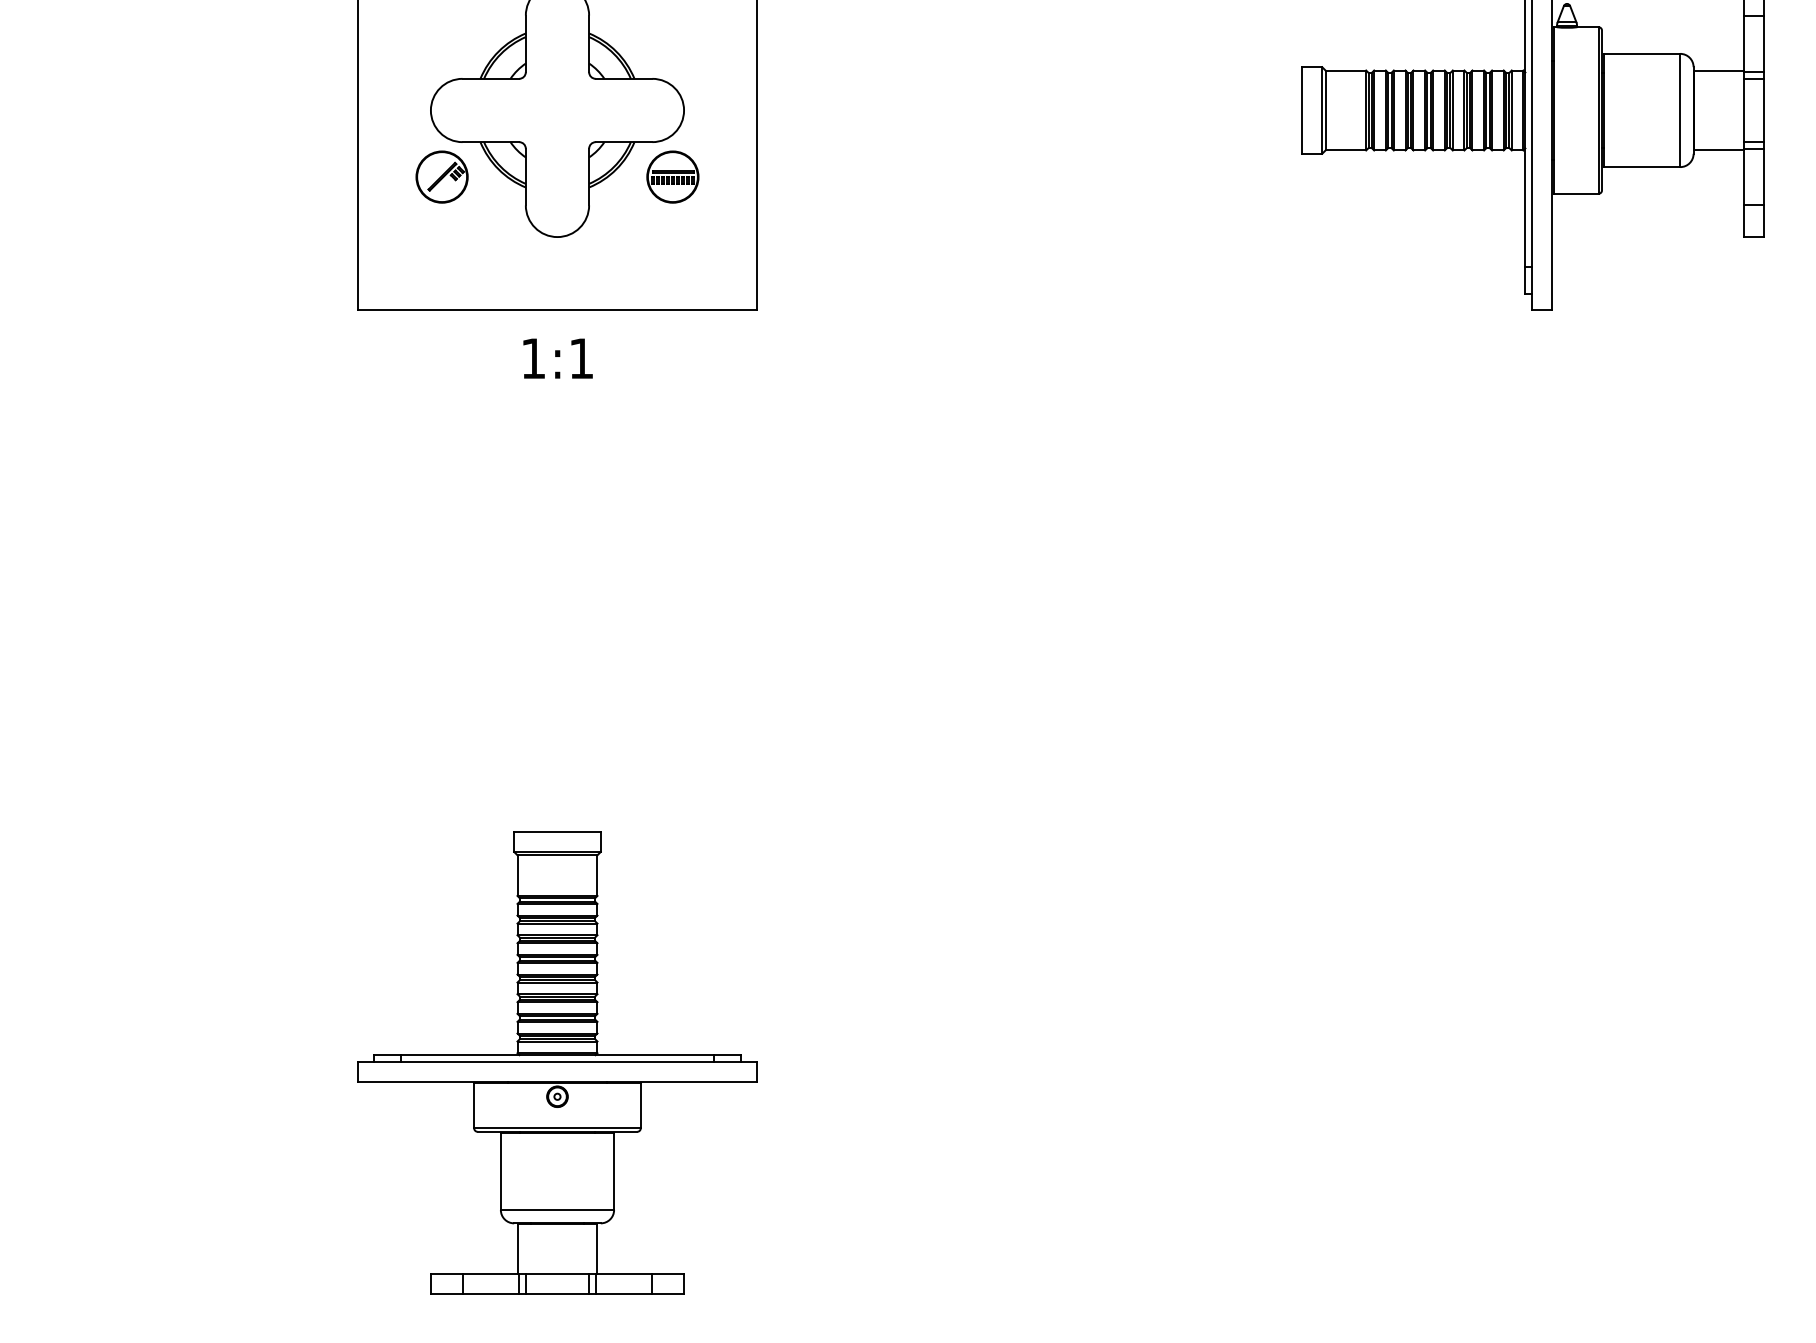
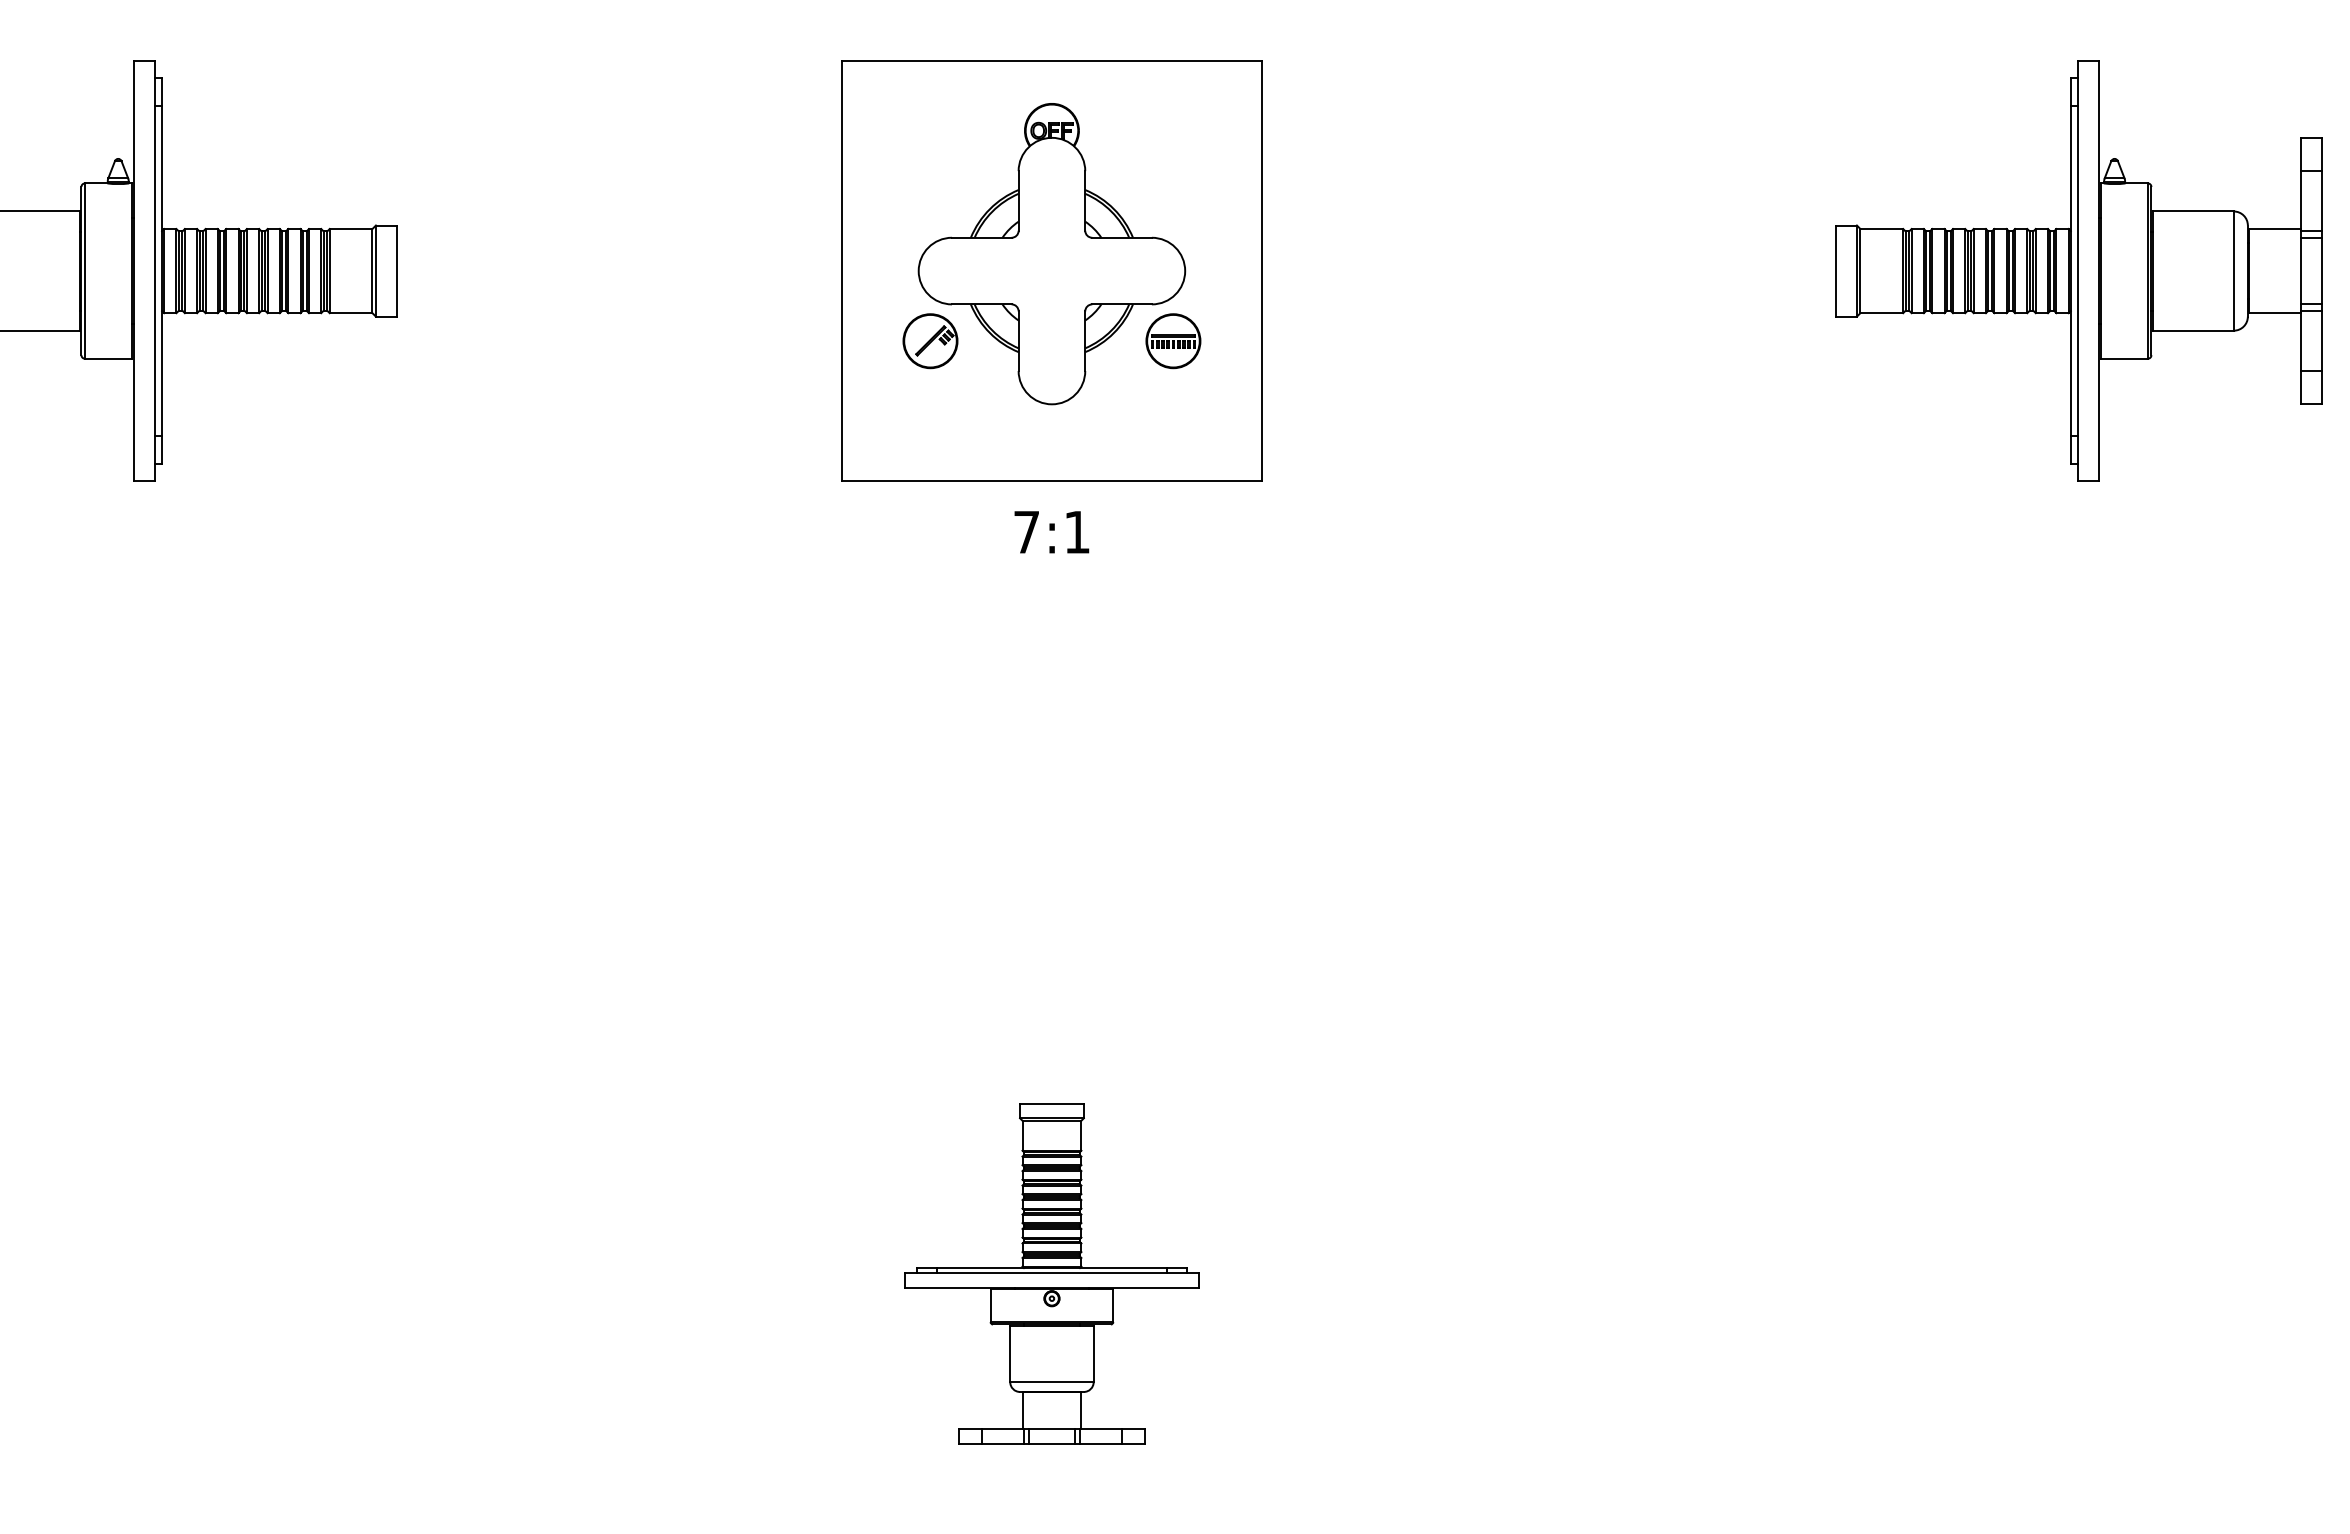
text: (533, 358) -> (1026, 532), 1:1 -> 7:1
part: (557, 1062) -> (1051, 1273), size x0.7

